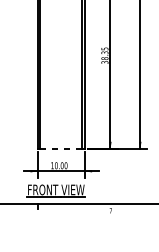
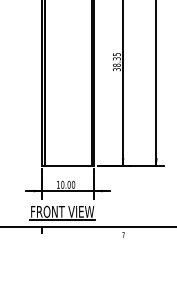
line: (61, 149) -> (68, 166), dashed -> solid

